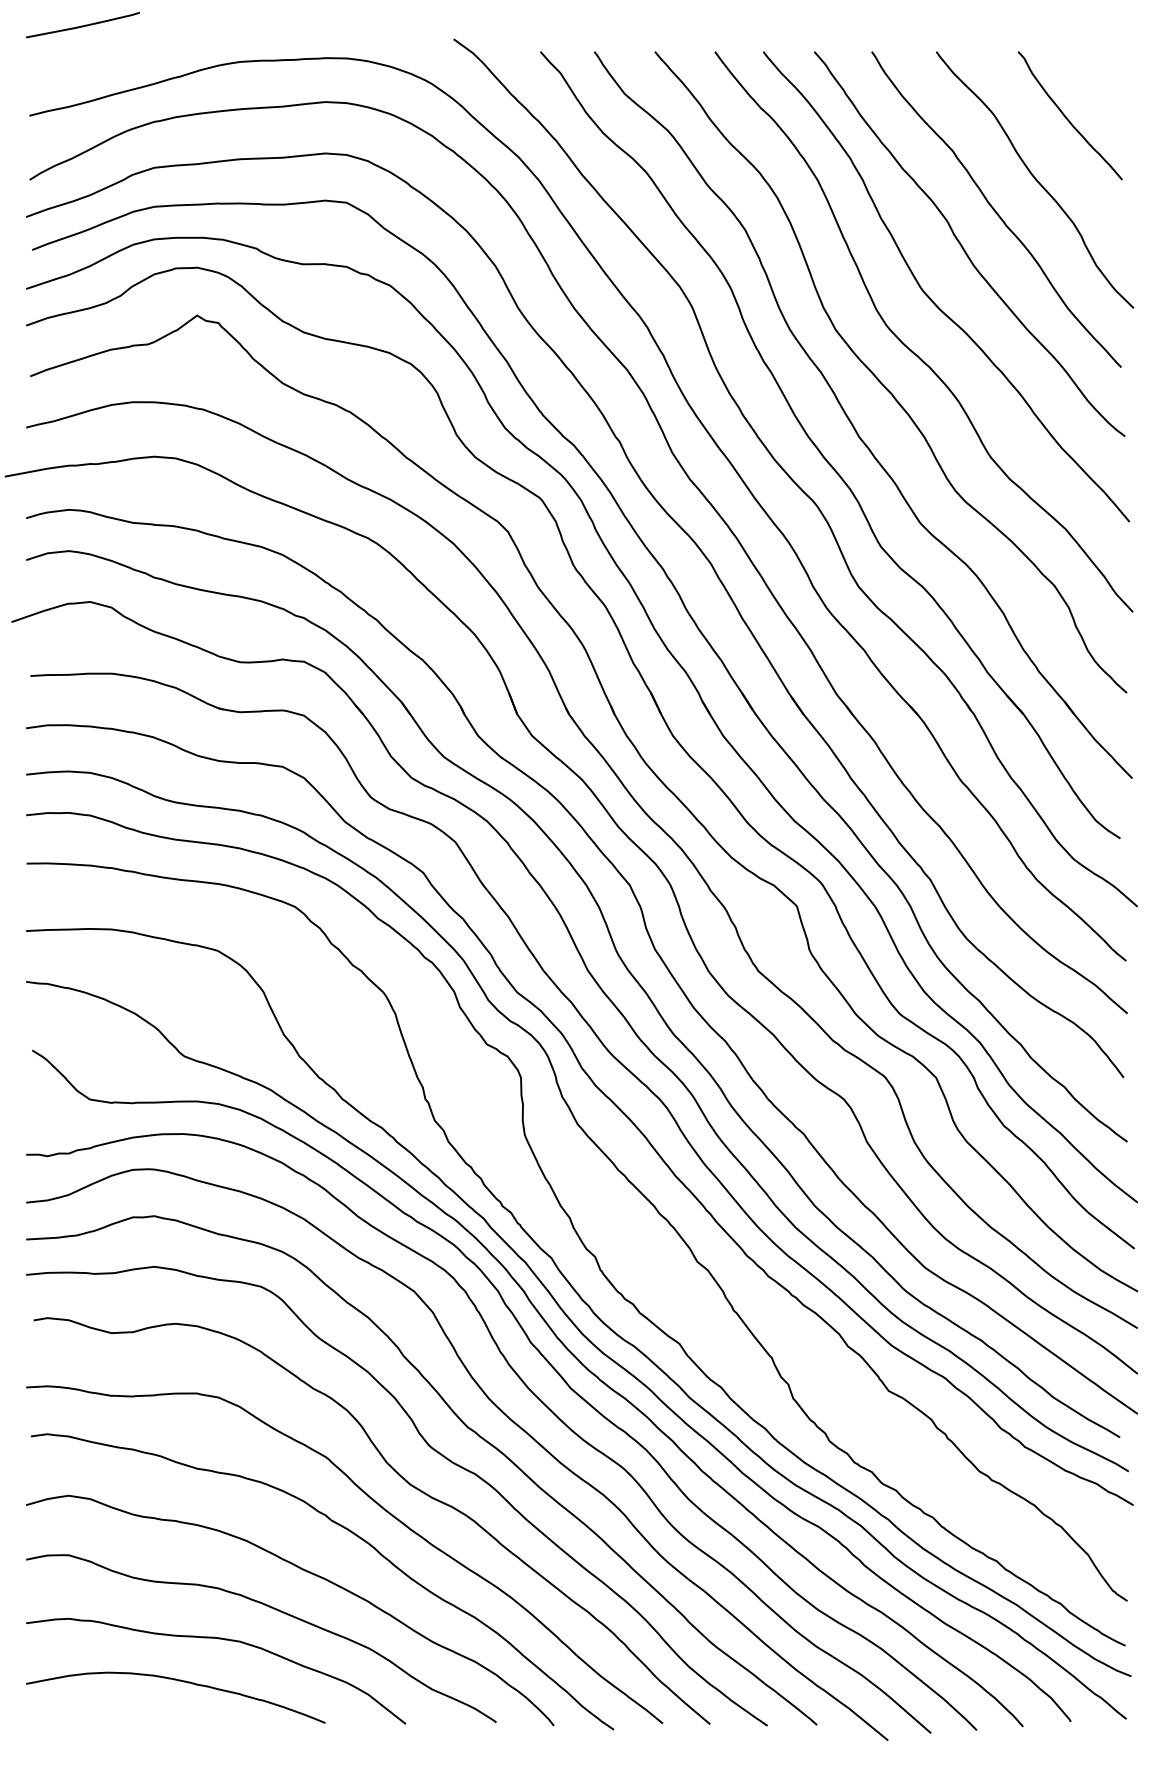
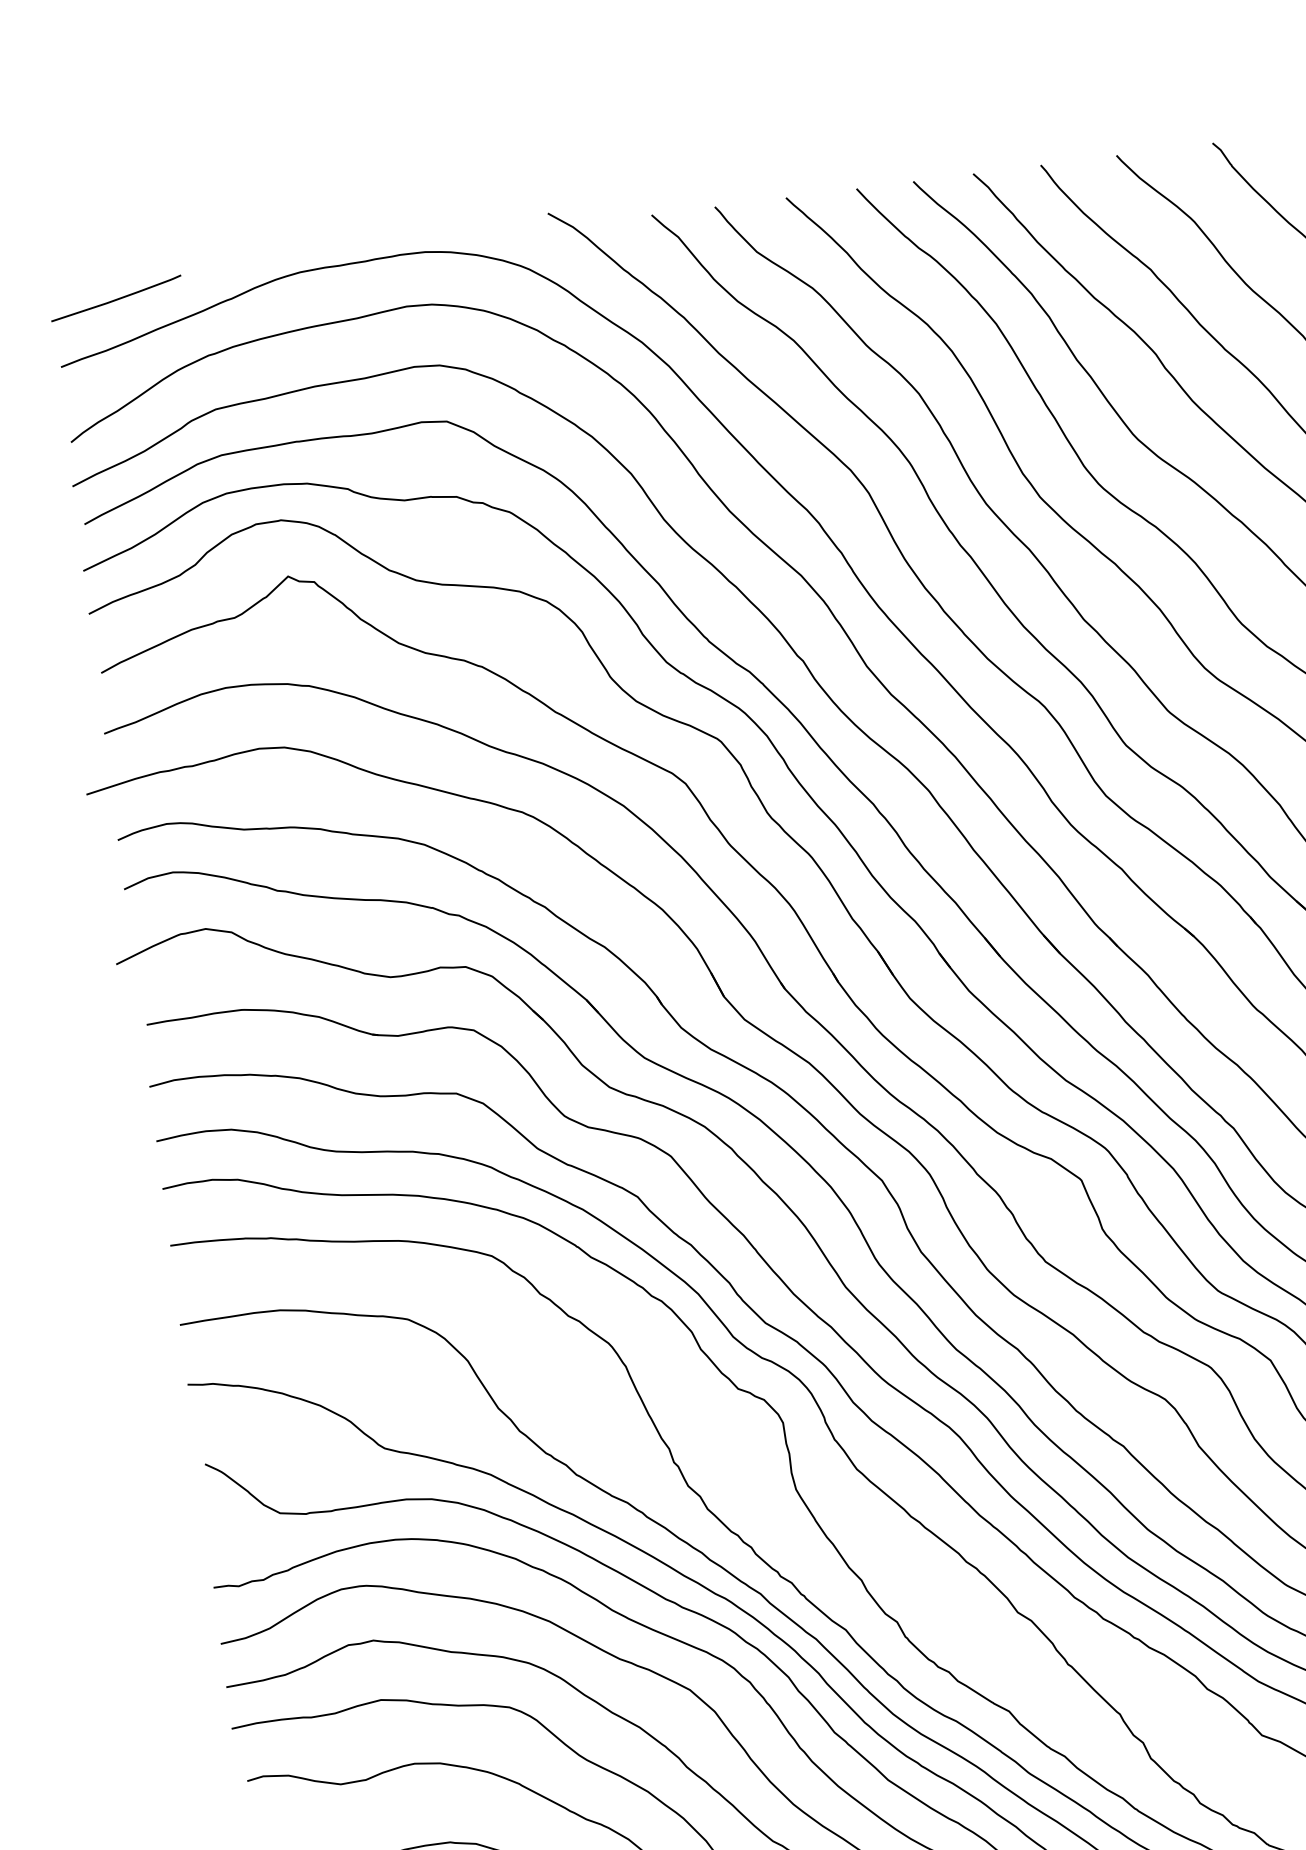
curve: (82, 25) -> (115, 298), moved

